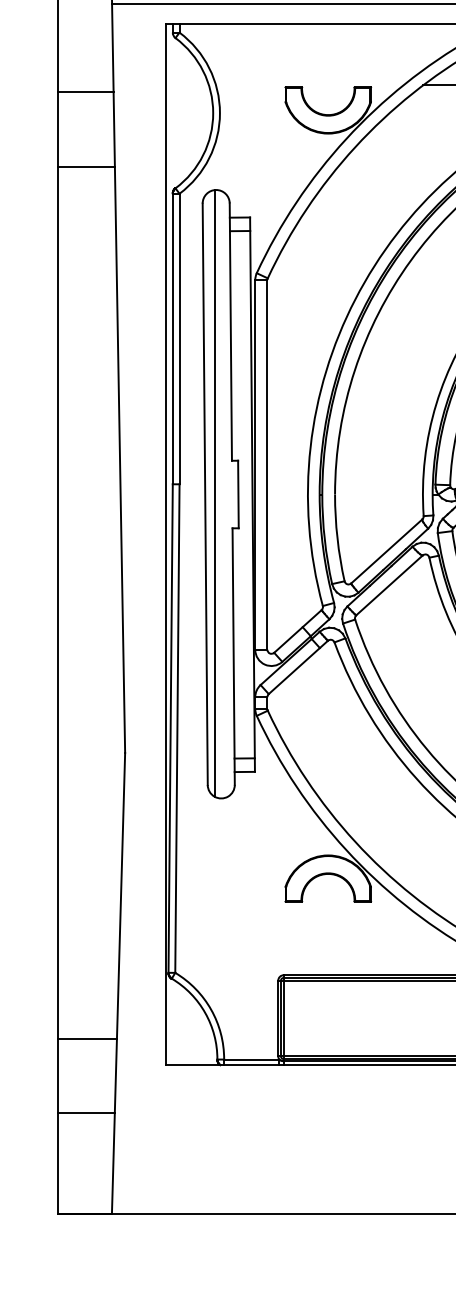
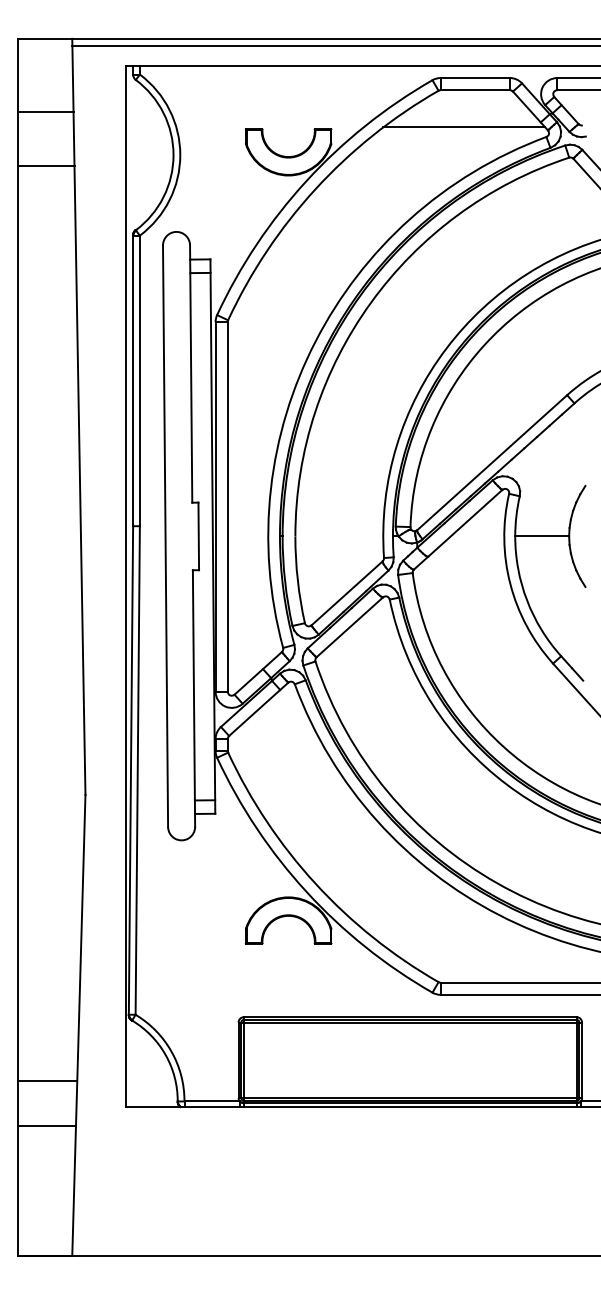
line: (85, 92) -> (45, 112), moved
line: (86, 166) -> (46, 165), moved
line: (215, 493) -> (175, 535), removed
line: (86, 1113) -> (46, 1126), moved

